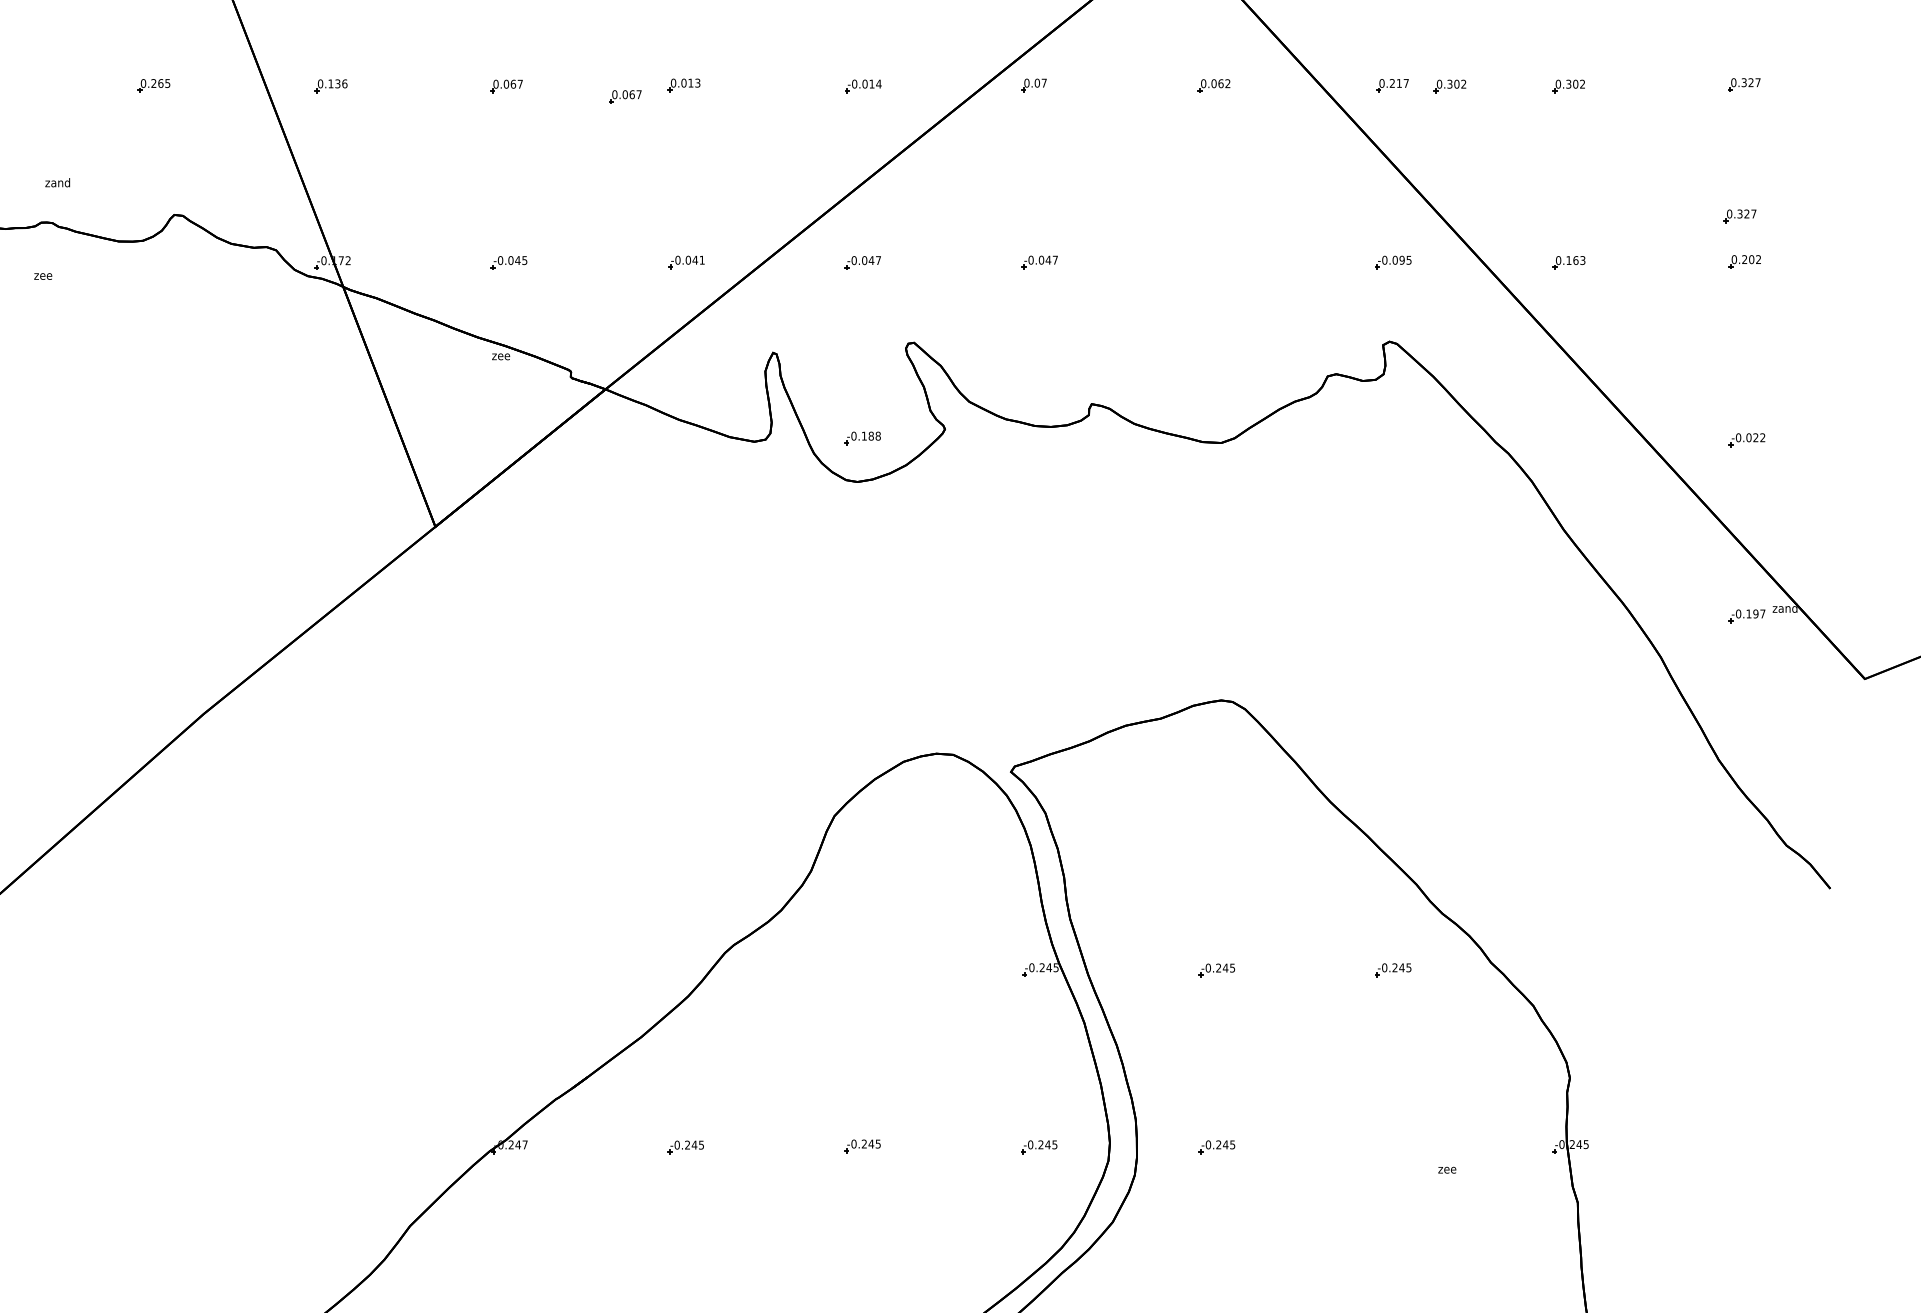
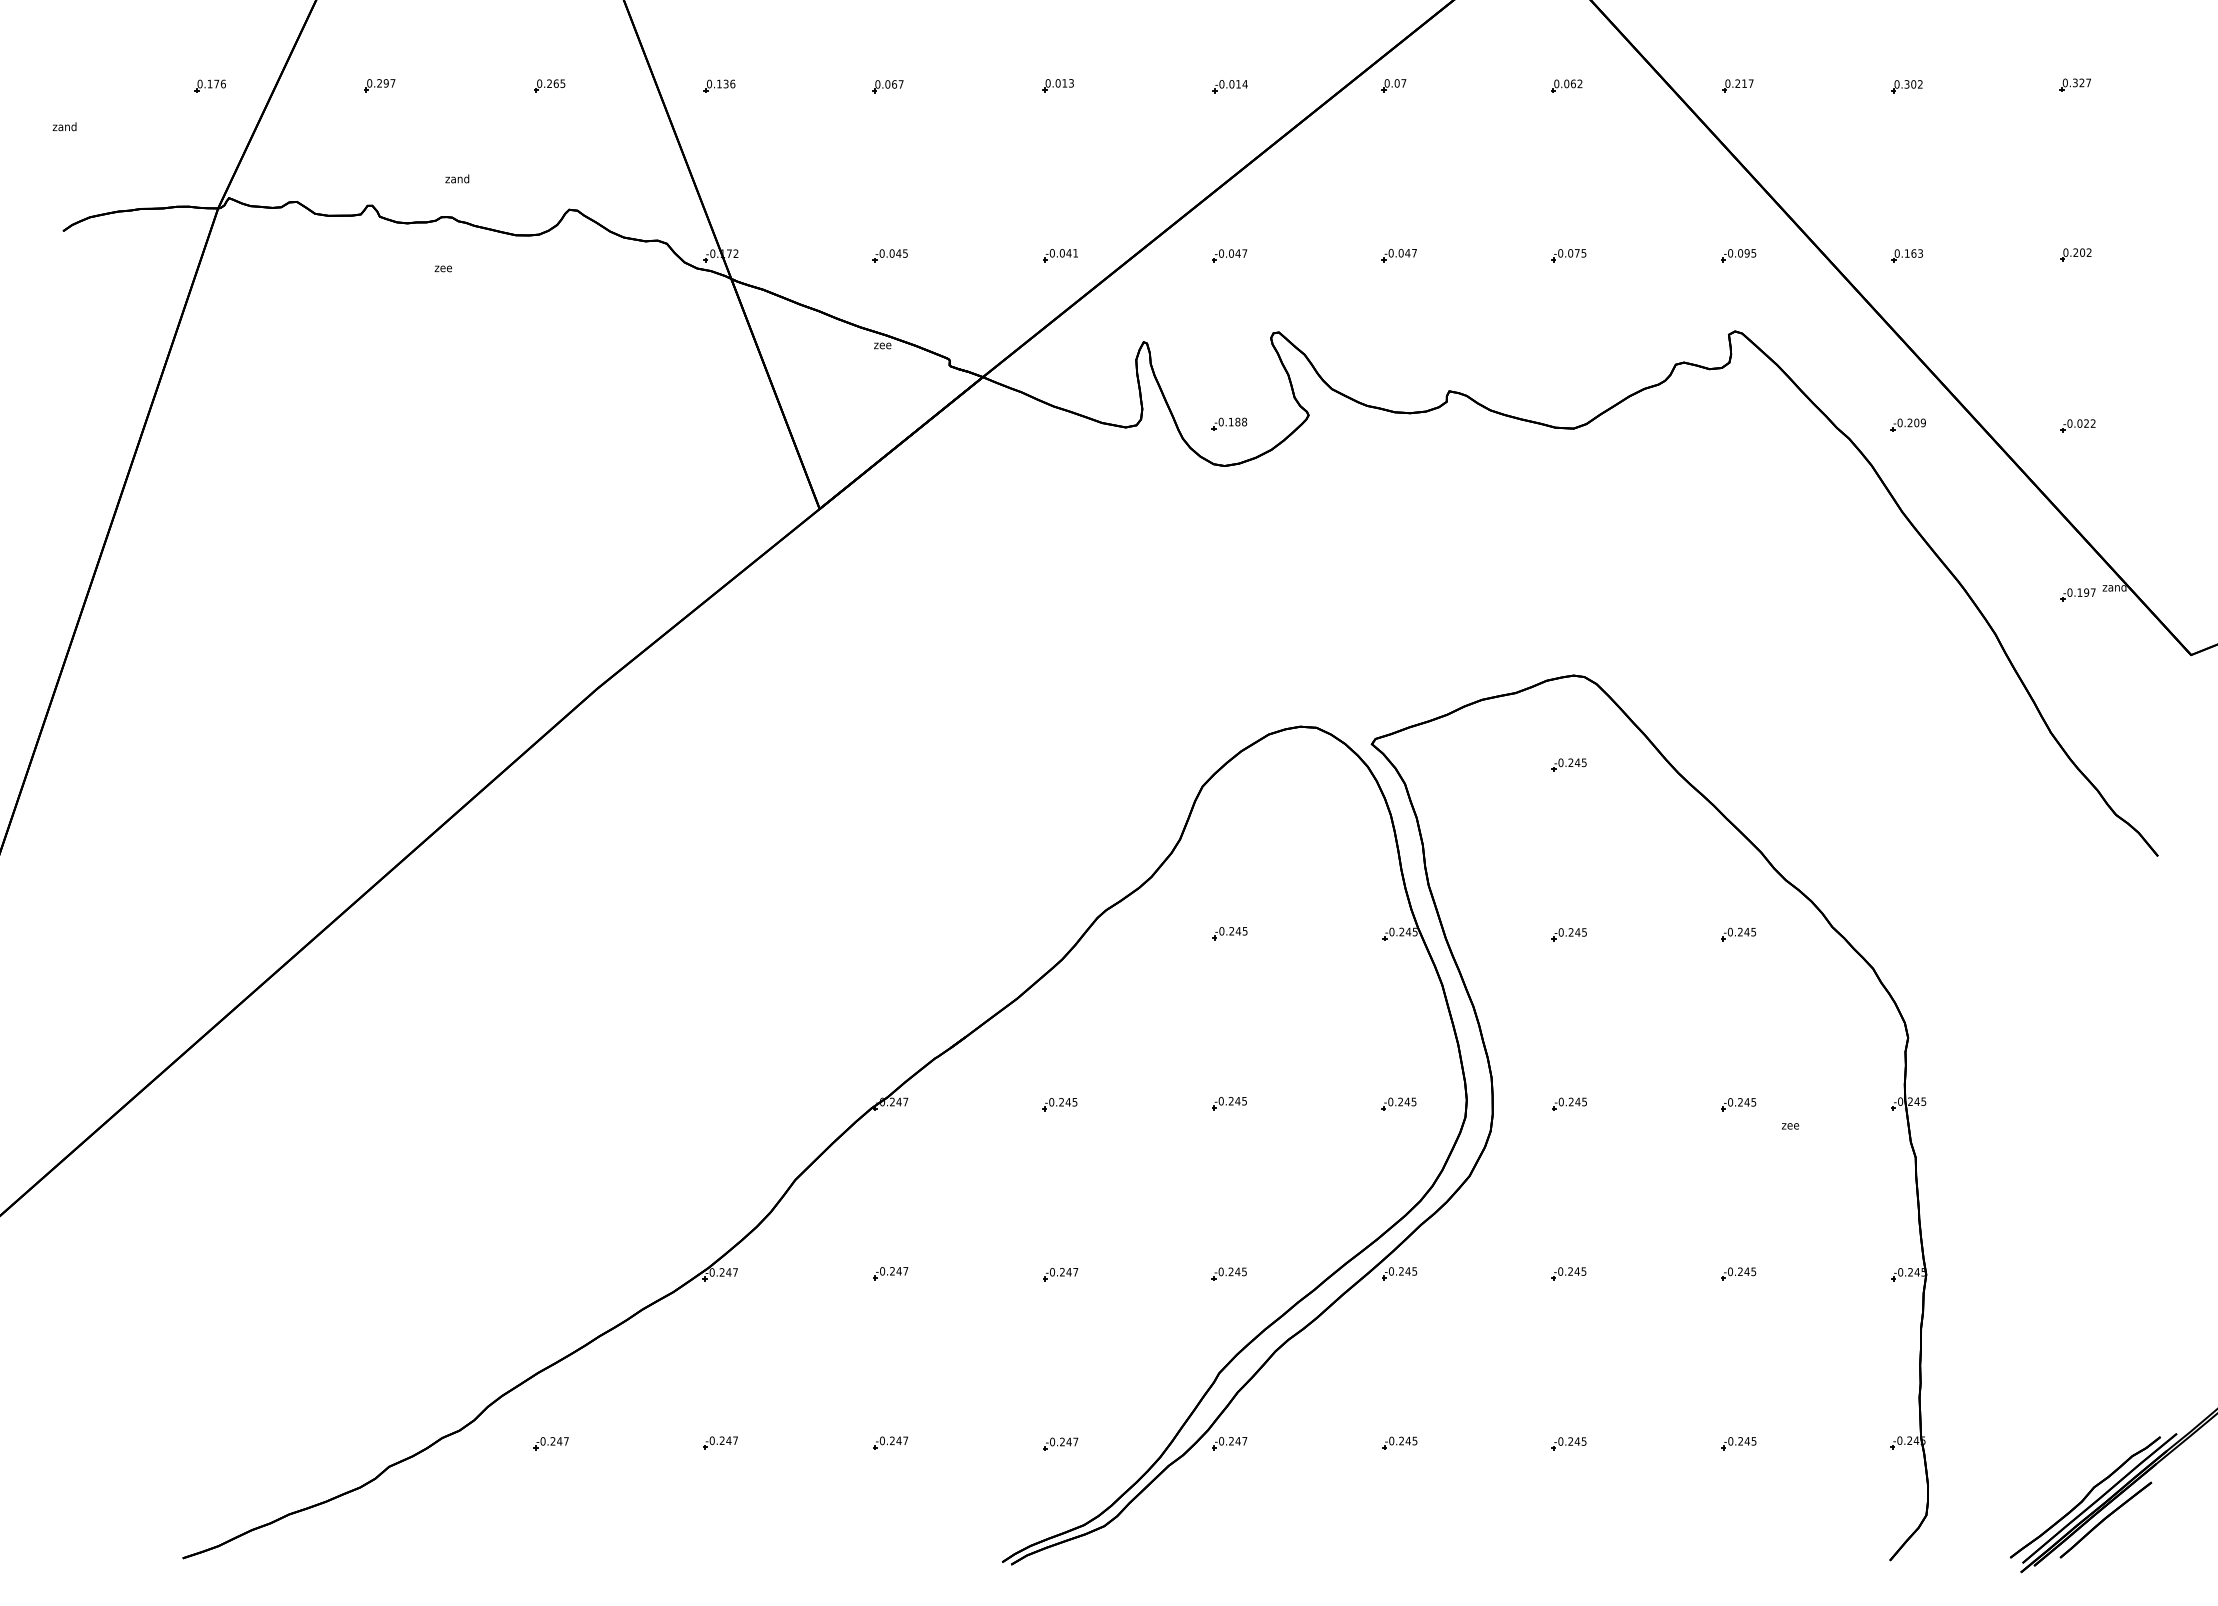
part: (1449, 86) -> (1792, 86), removed
part: (624, 96) -> (1001, 96), removed
part: (1739, 215) -> (2070, 210), removed
part: (1215, 262) -> (1568, 255), added
part: (1569, 438) -> (1907, 424), added
part: (1215, 793) -> (1568, 764), added
part: (862, 969) -> (1229, 933), added
part: (1393, 1147) -> (1738, 1104), added

